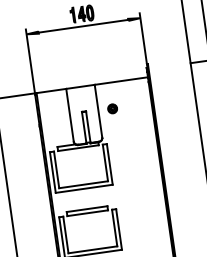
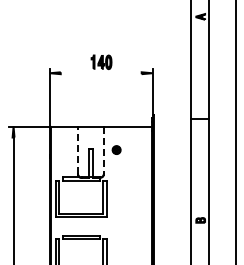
line: (82, 26) -> (100, 73), removed
line: (98, 111) -> (103, 150), solid -> dashed
line: (70, 115) -> (78, 150), solid -> dashed

